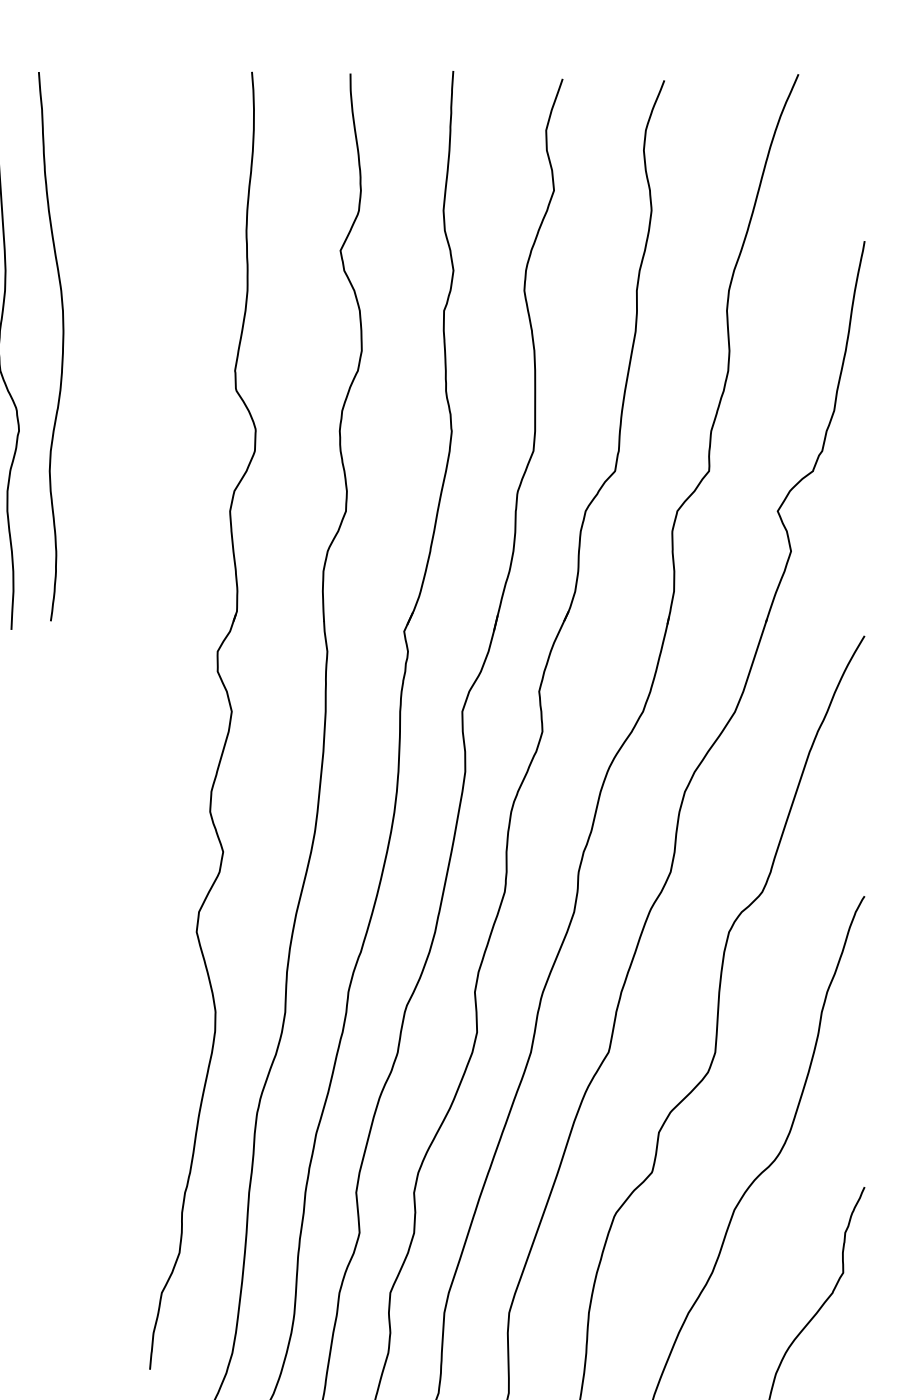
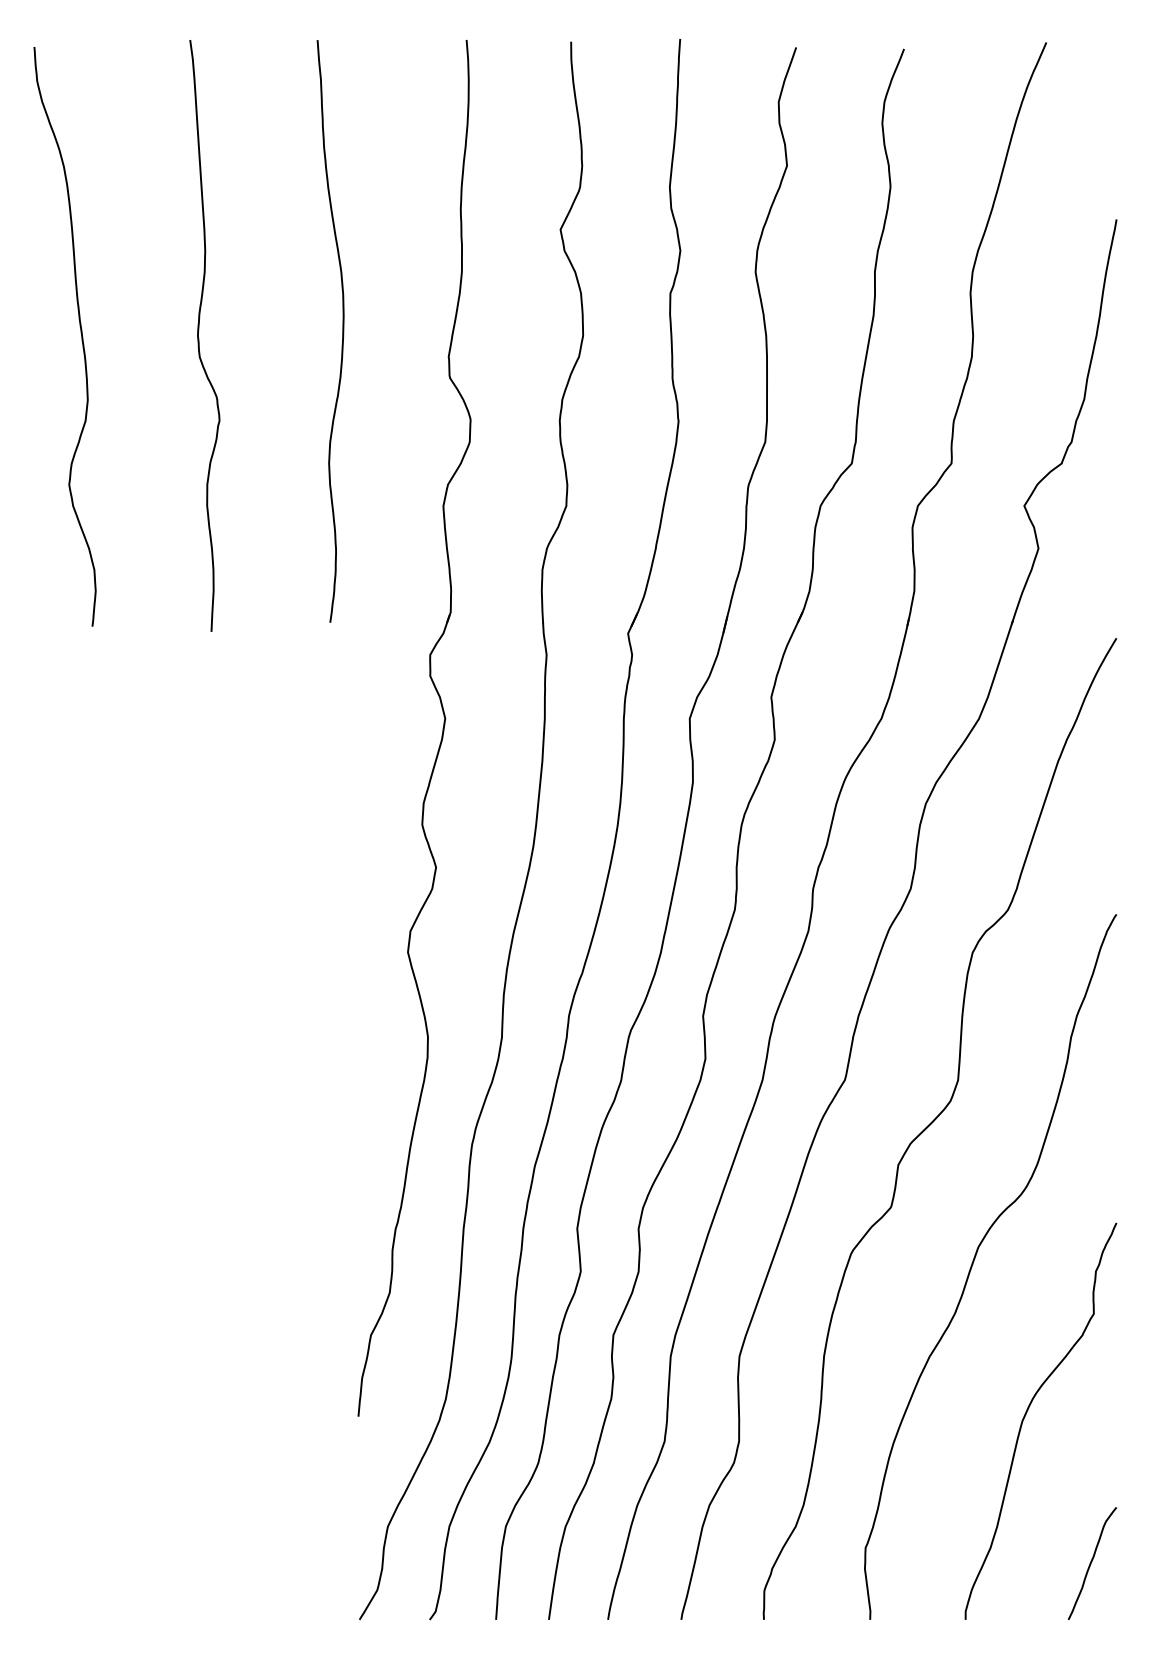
curve: (62, 346) -> (342, 331), moved

